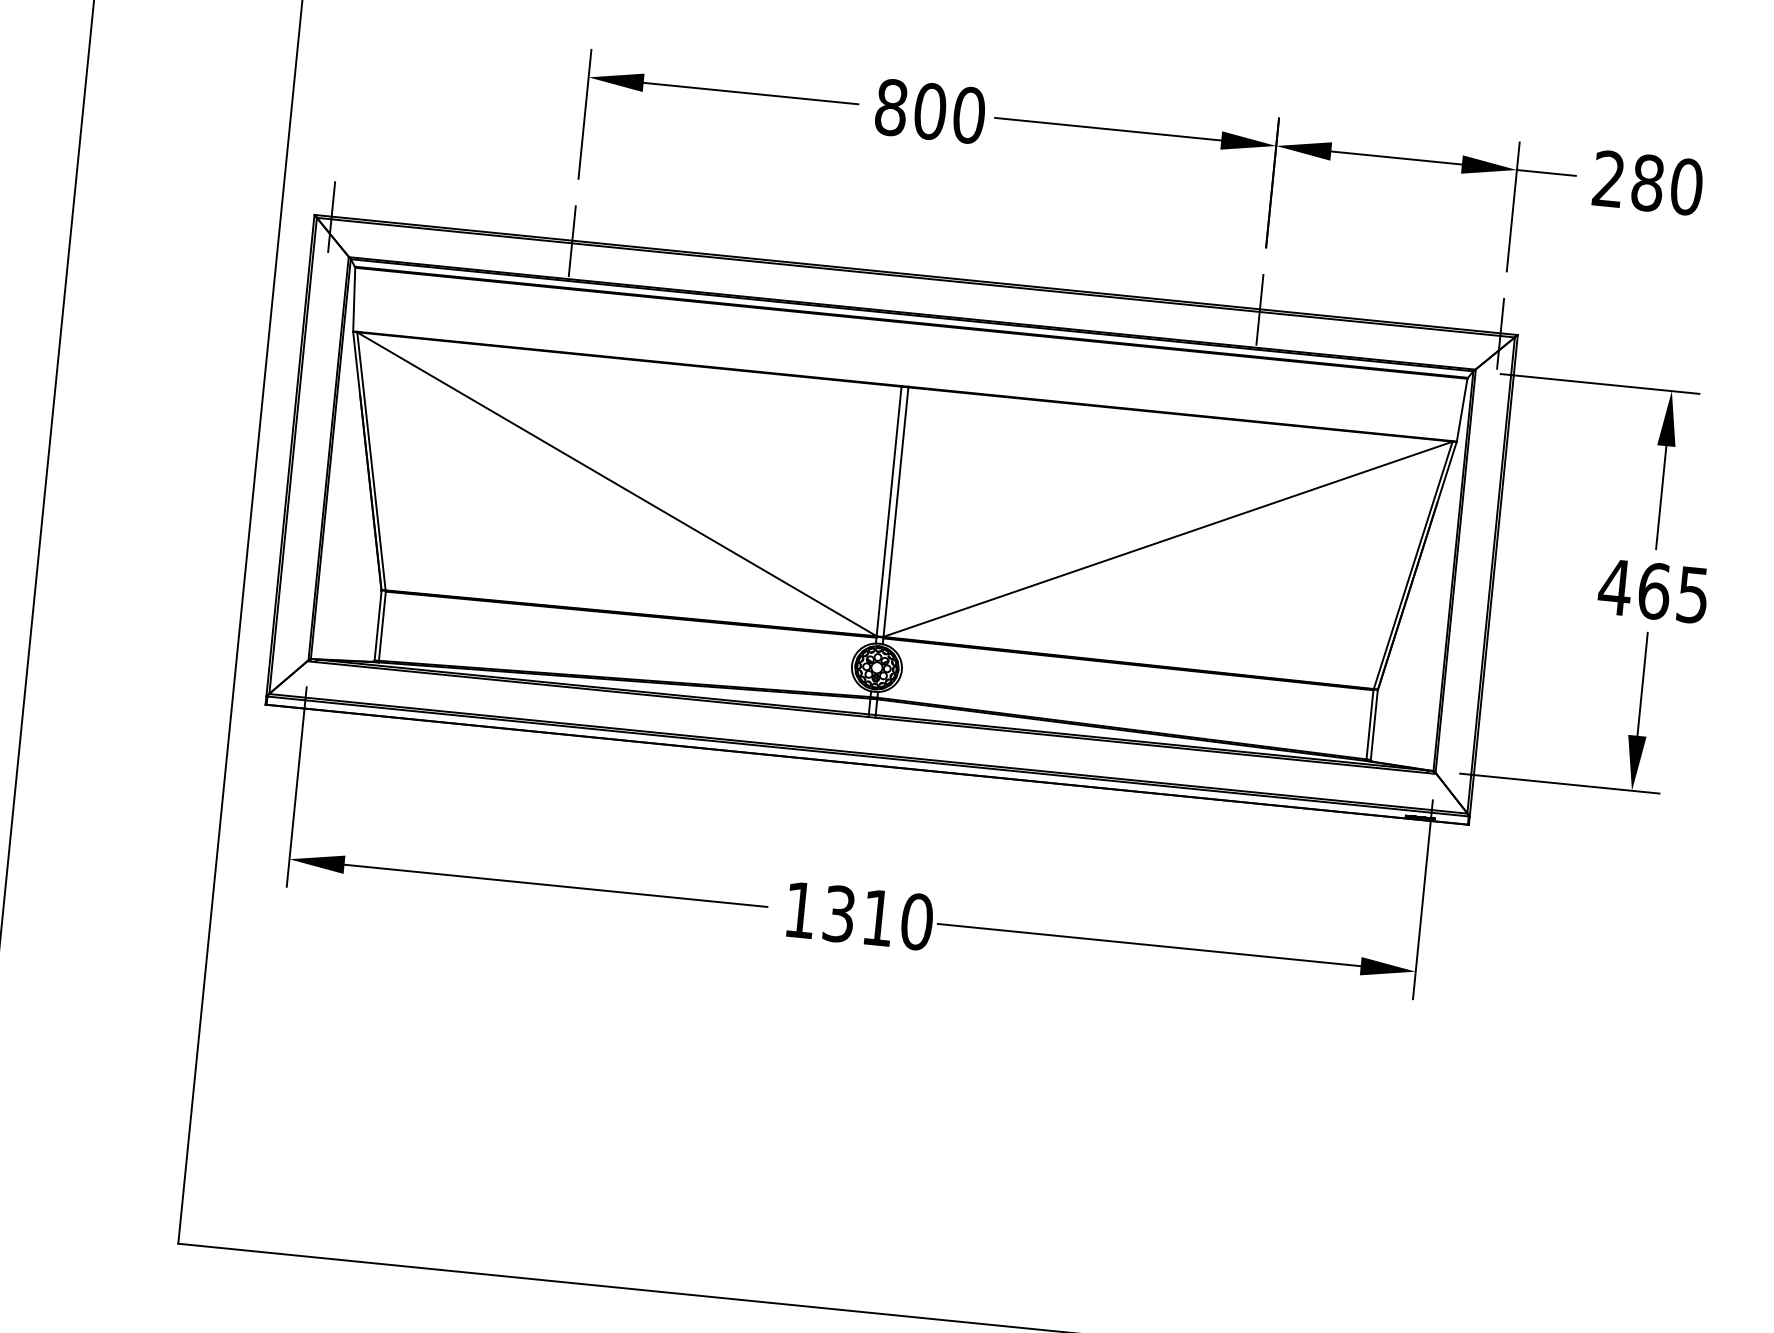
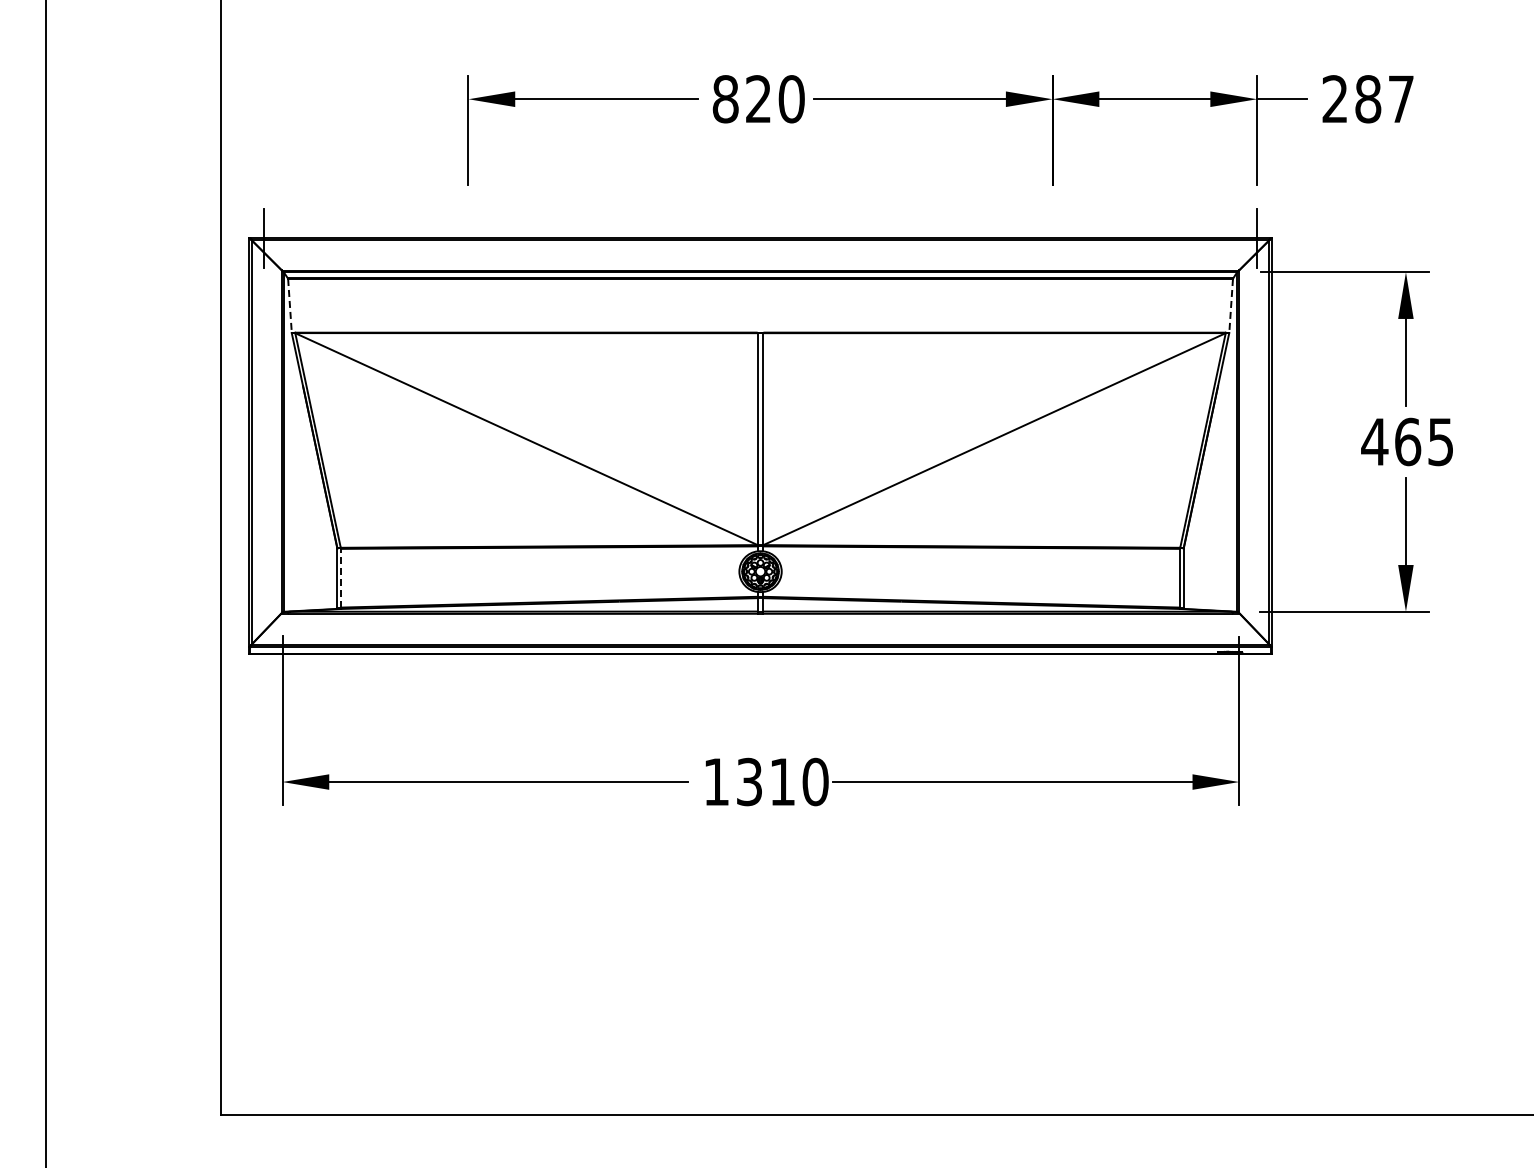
text: (930, 111) -> (758, 99), 800 -> 820
text: (1686, 187) -> (1401, 99), 280 -> 287
line: (572, 241) -> (468, 238), removed
line: (353, 299) -> (289, 305), solid -> dashed
line: (1259, 309) -> (1052, 238), removed
line: (1462, 409) -> (1231, 305), solid -> dashed
line: (382, 625) -> (341, 577), solid -> dashed

